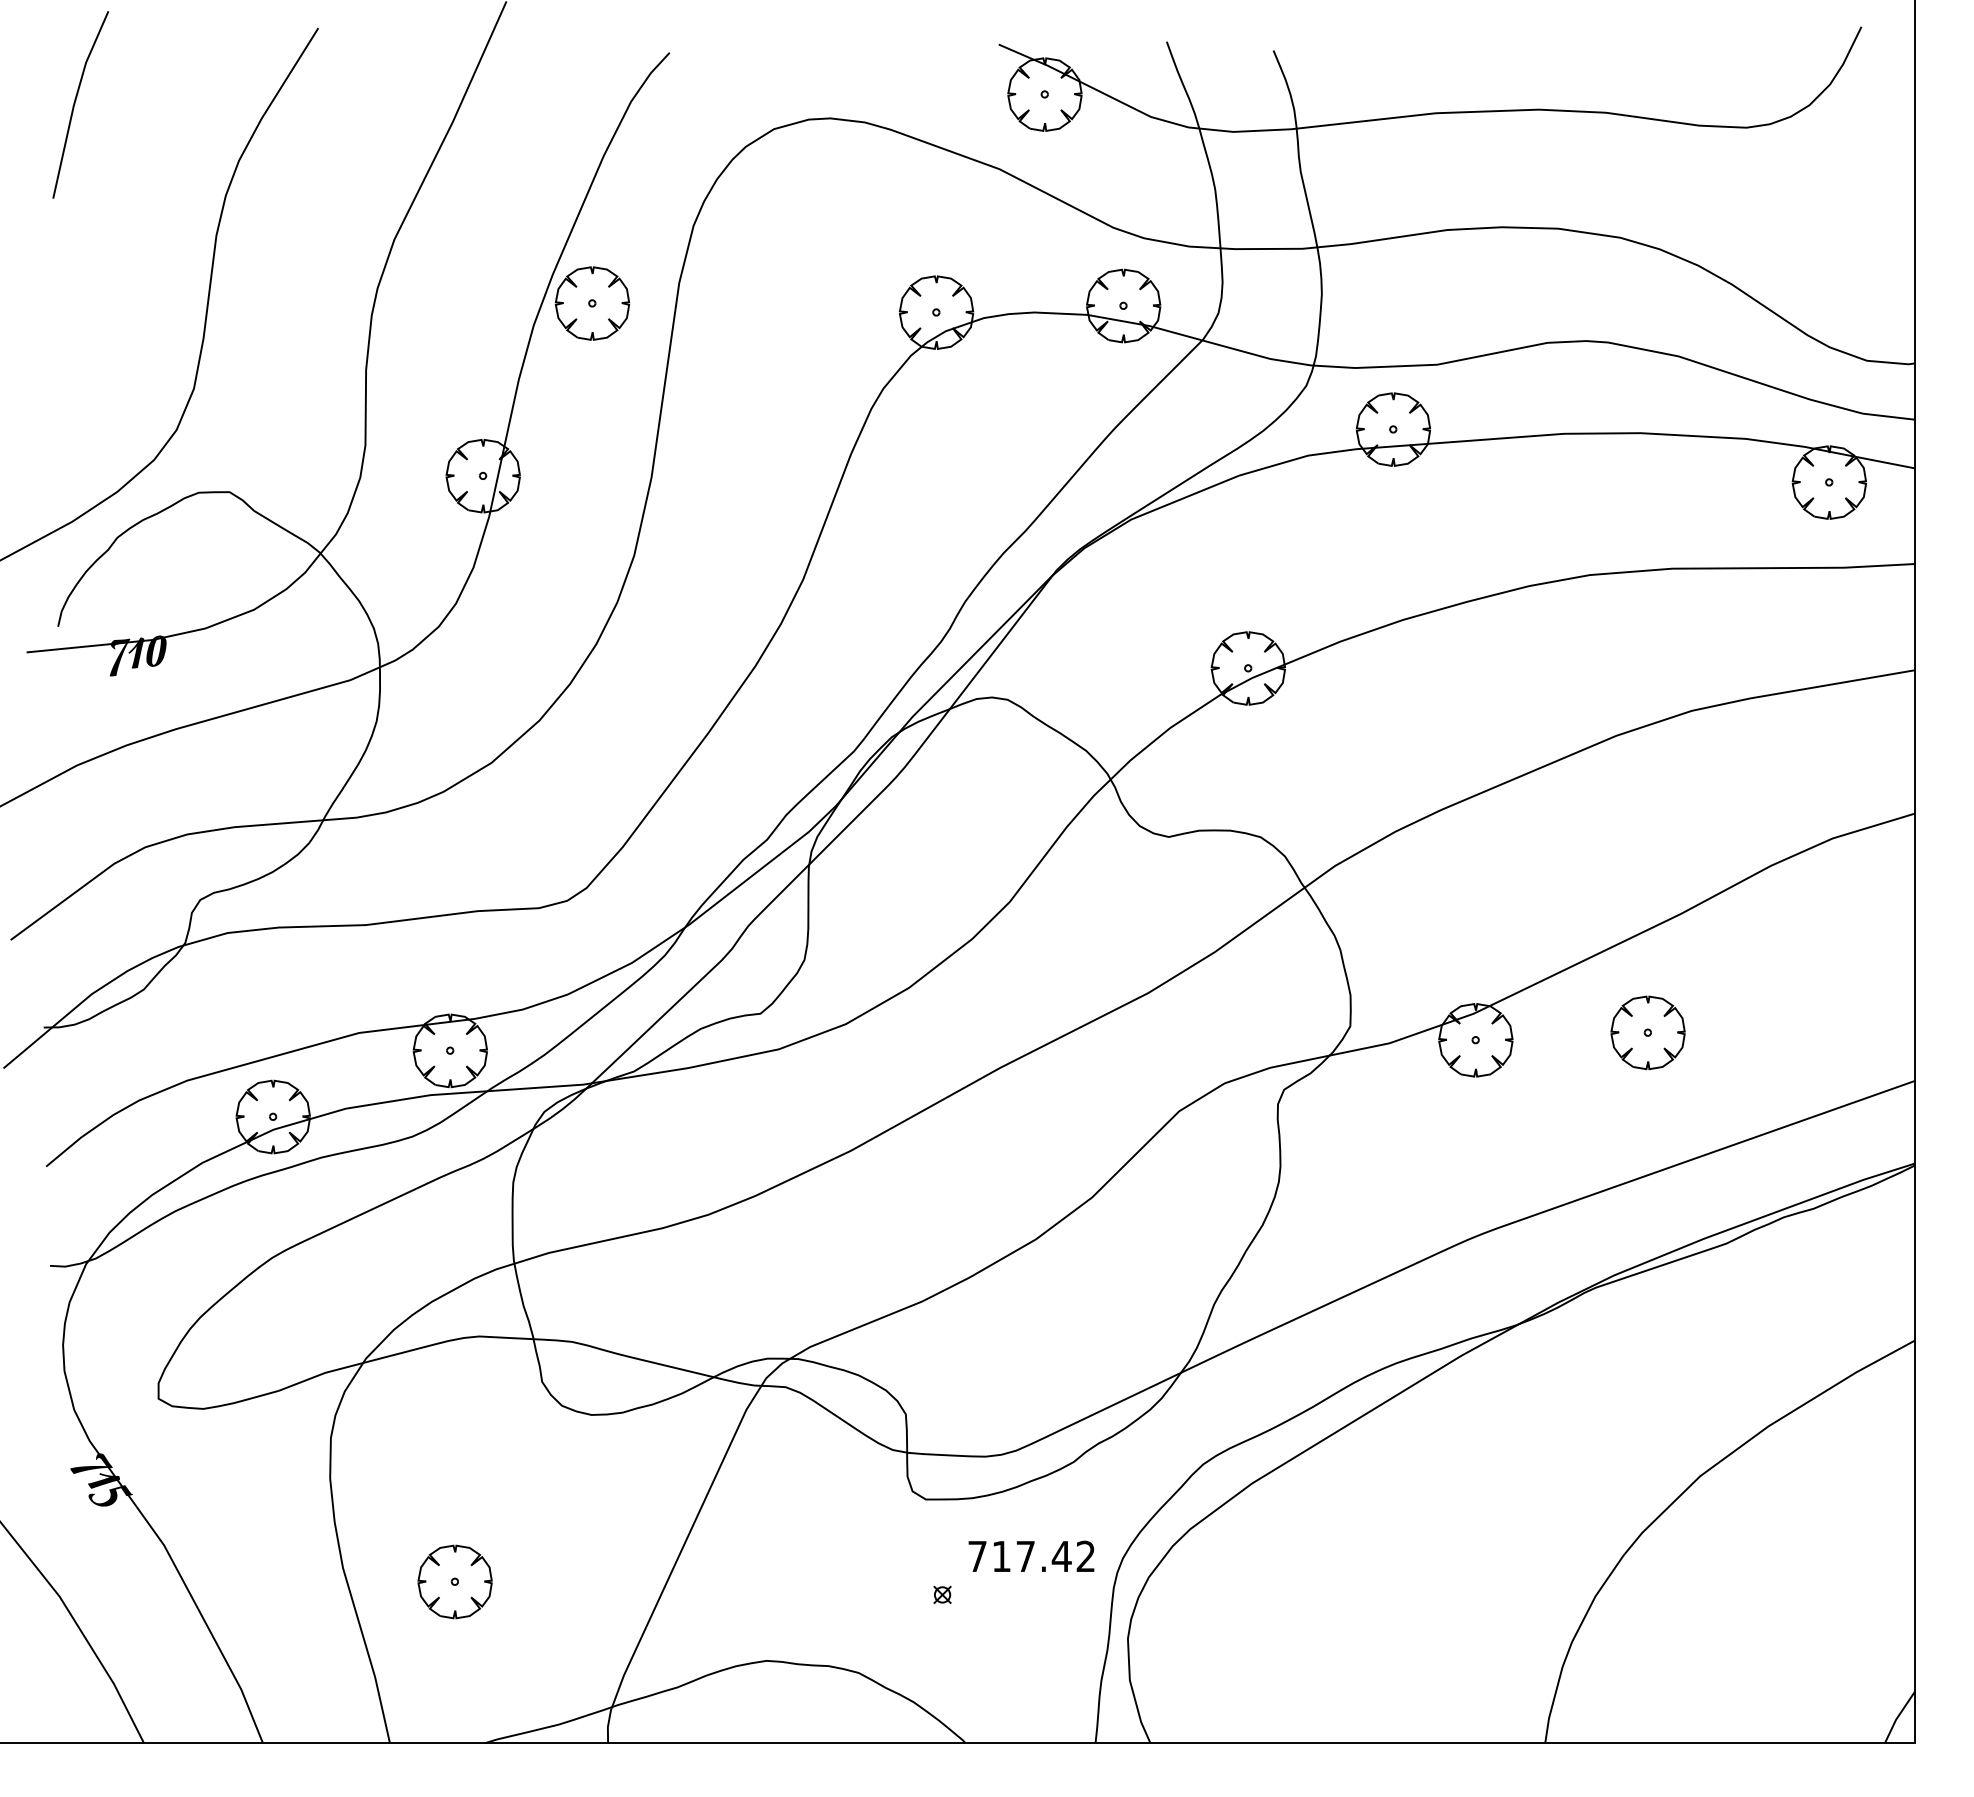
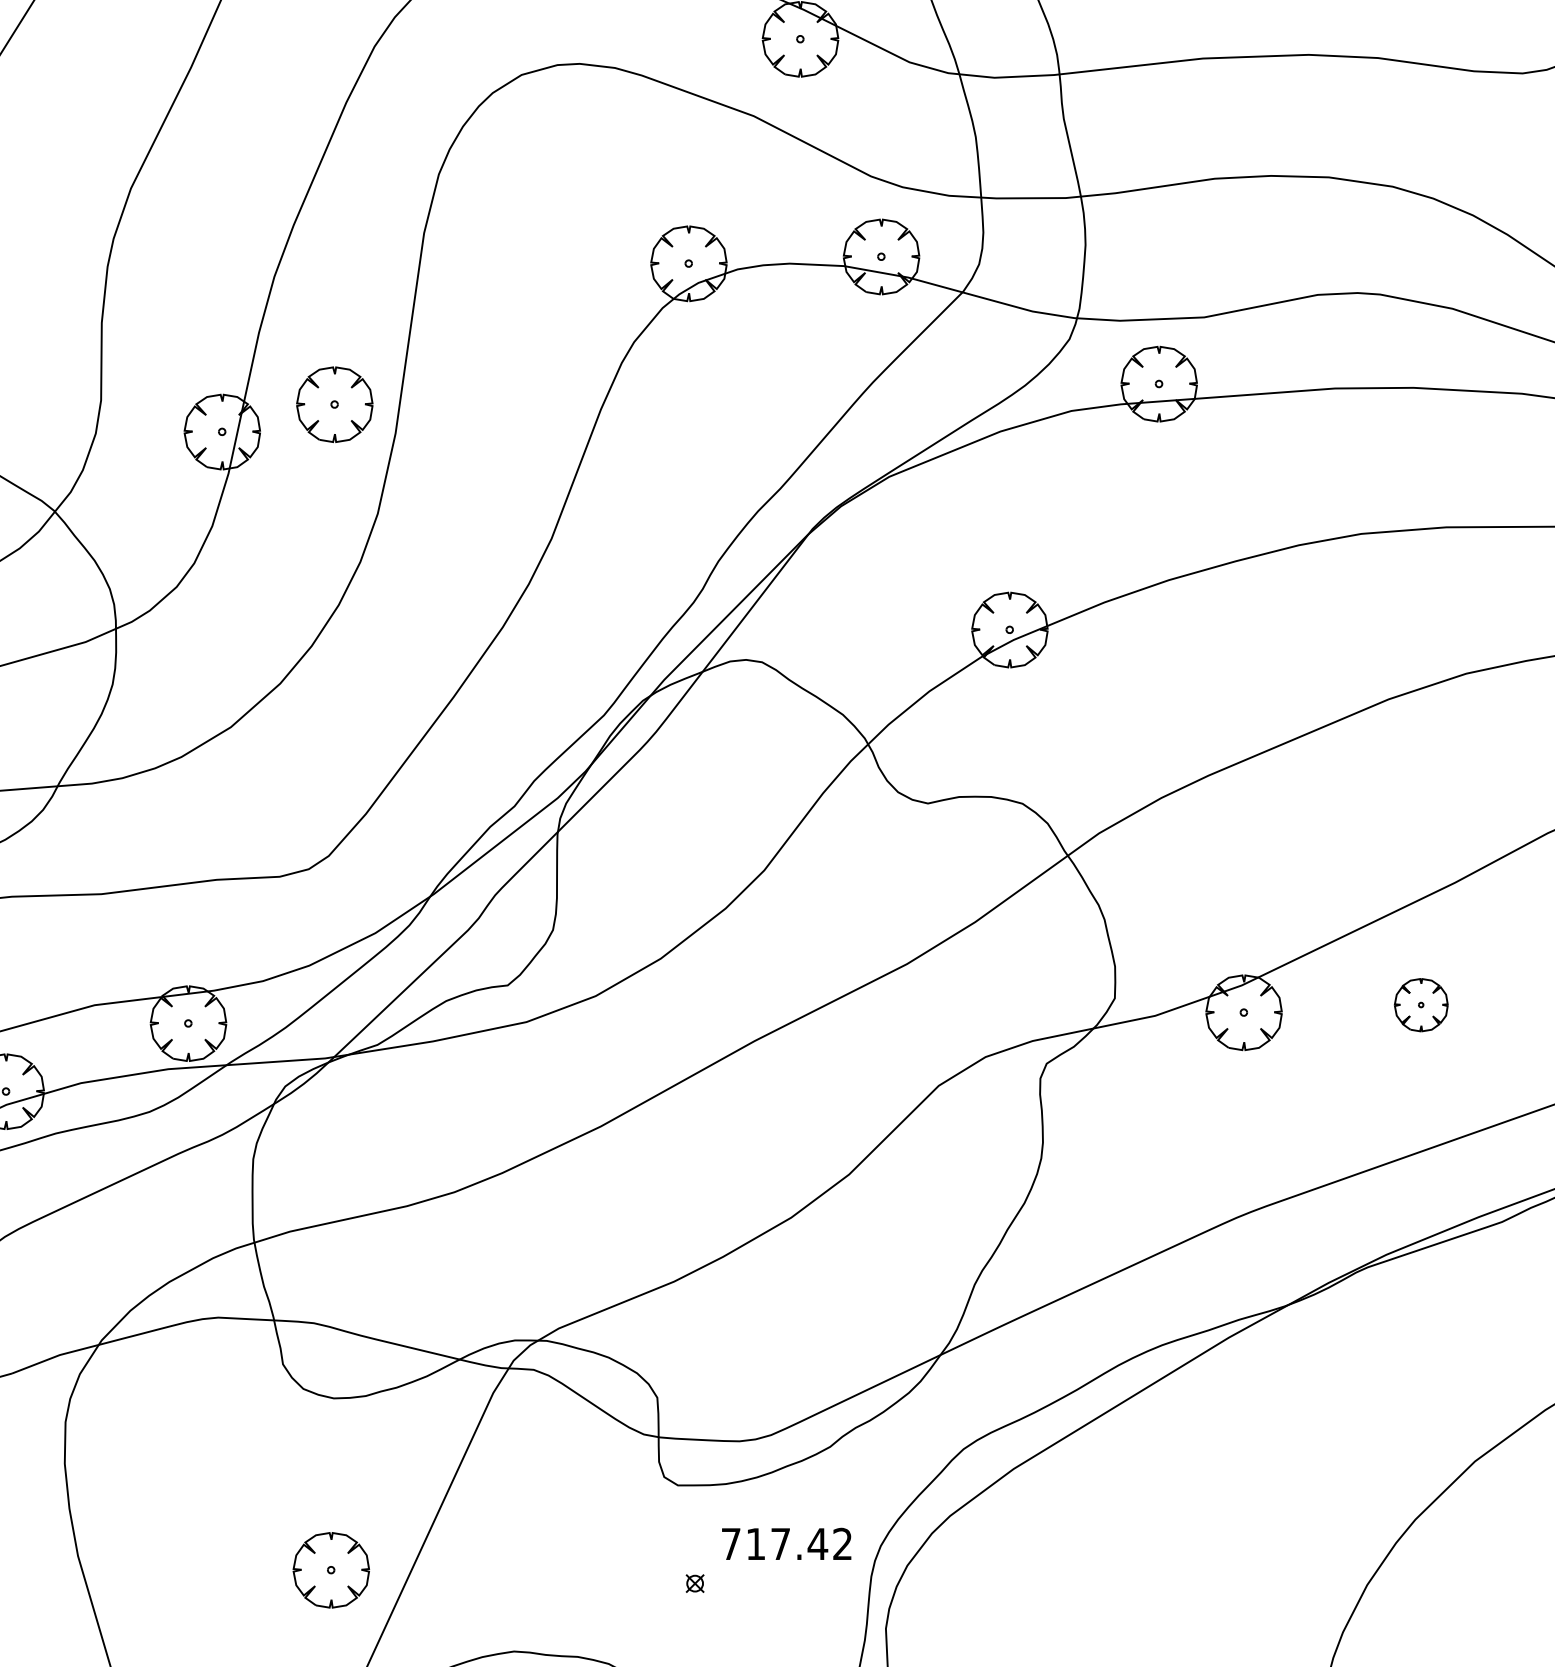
part: (592, 303) -> (334, 404), moved
part: (1647, 1032) -> (1420, 1004), size x0.7
part: (454, 1581) -> (330, 1569), moved

